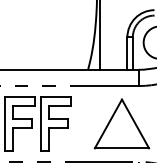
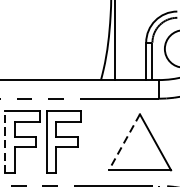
line: (4, 123) -> (4, 141), solid -> dashed
line: (108, 124) -> (124, 142), solid -> dashed

